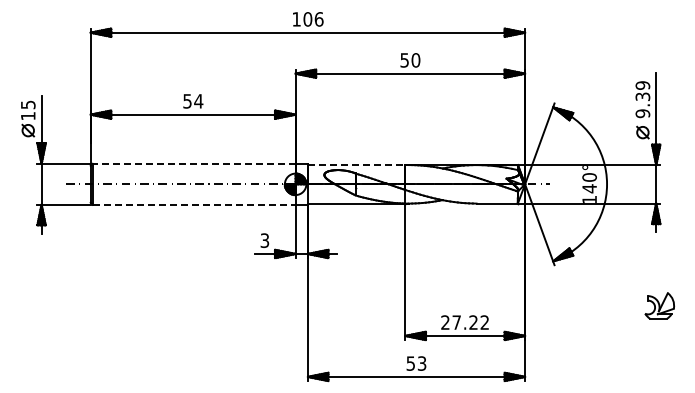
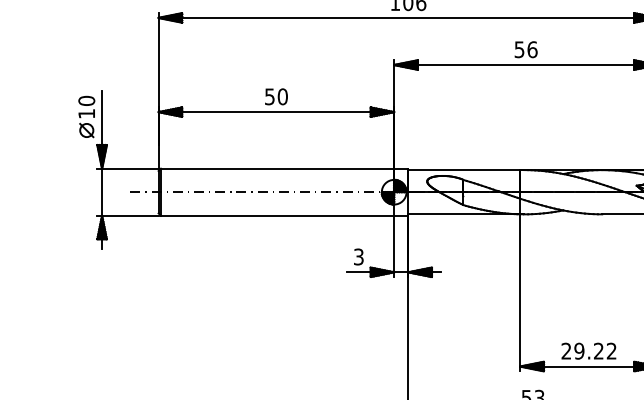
text: (415, 60) -> (531, 49), 50 -> 56
text: (198, 101) -> (282, 97), 54 -> 50
text: (27, 104) -> (85, 100), 15 -> 10
line: (193, 163) -> (276, 168), dashed -> solid
line: (356, 165) -> (464, 170), dashed -> solid
line: (194, 204) -> (277, 215), dashed -> solid
text: (456, 322) -> (579, 351), 27.22 -> 29.22

